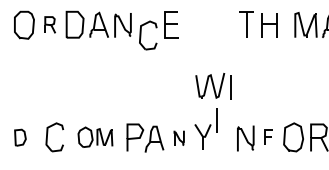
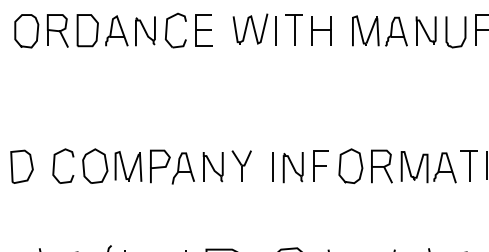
part: (49, 24) -> (57, 30), size x1.67
part: (141, 35) -> (167, 30), moved
part: (213, 86) -> (254, 29), moved
line: (216, 120) -> (272, 166), moved
part: (95, 136) -> (112, 165), size x1.43
part: (268, 136) -> (320, 165), size x1.67
part: (20, 137) -> (21, 166), size x1.67
part: (178, 138) -> (212, 167), size x1.67

